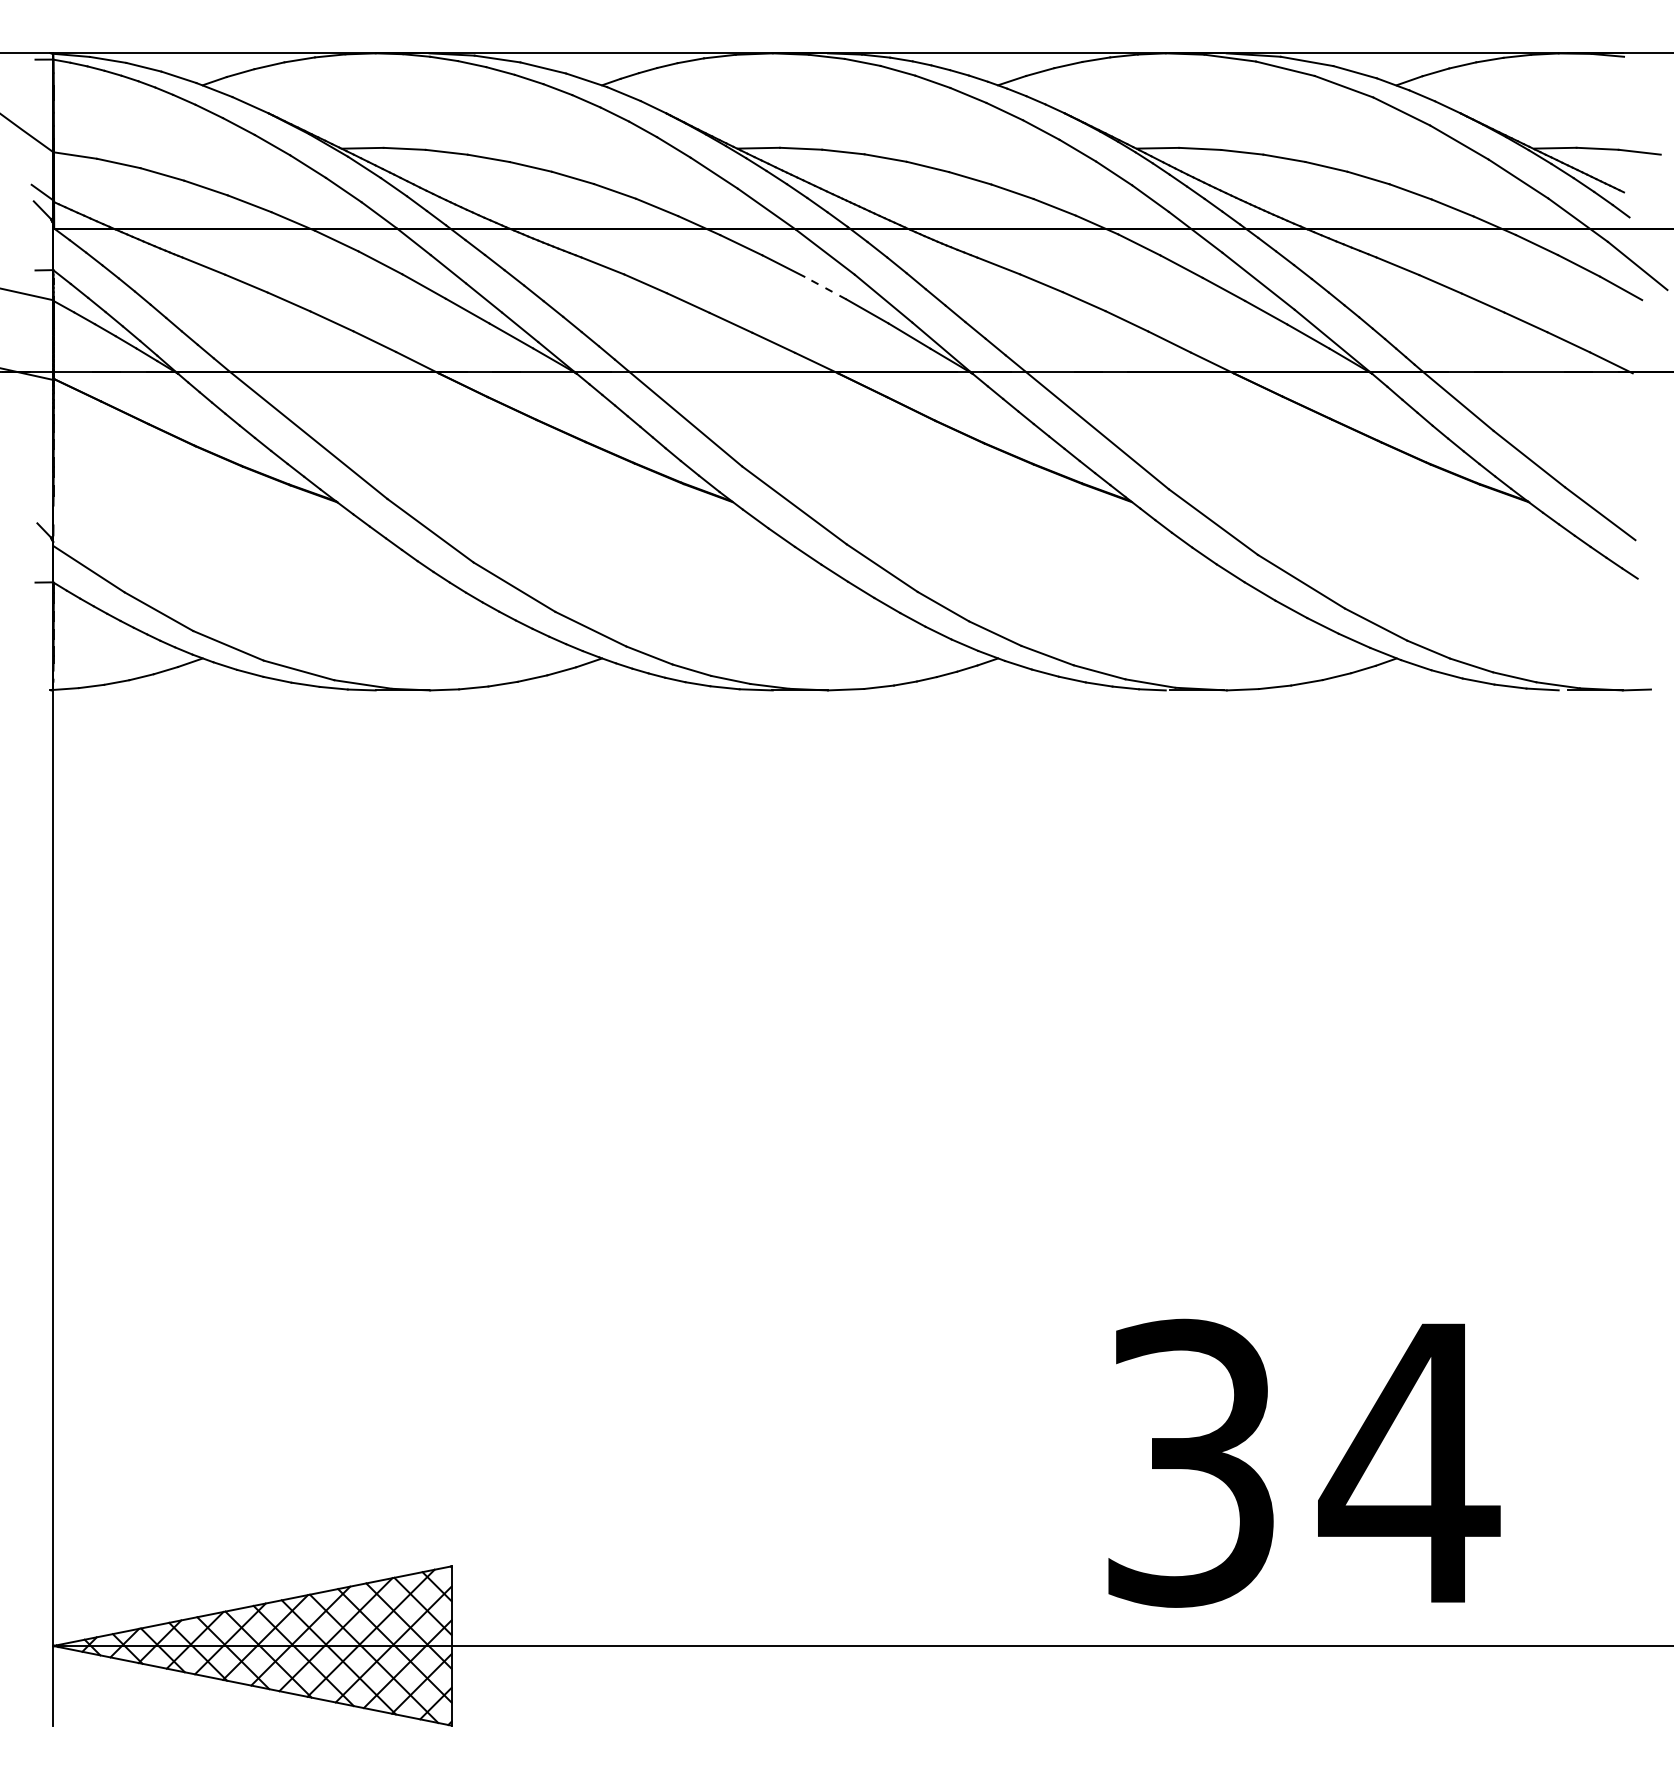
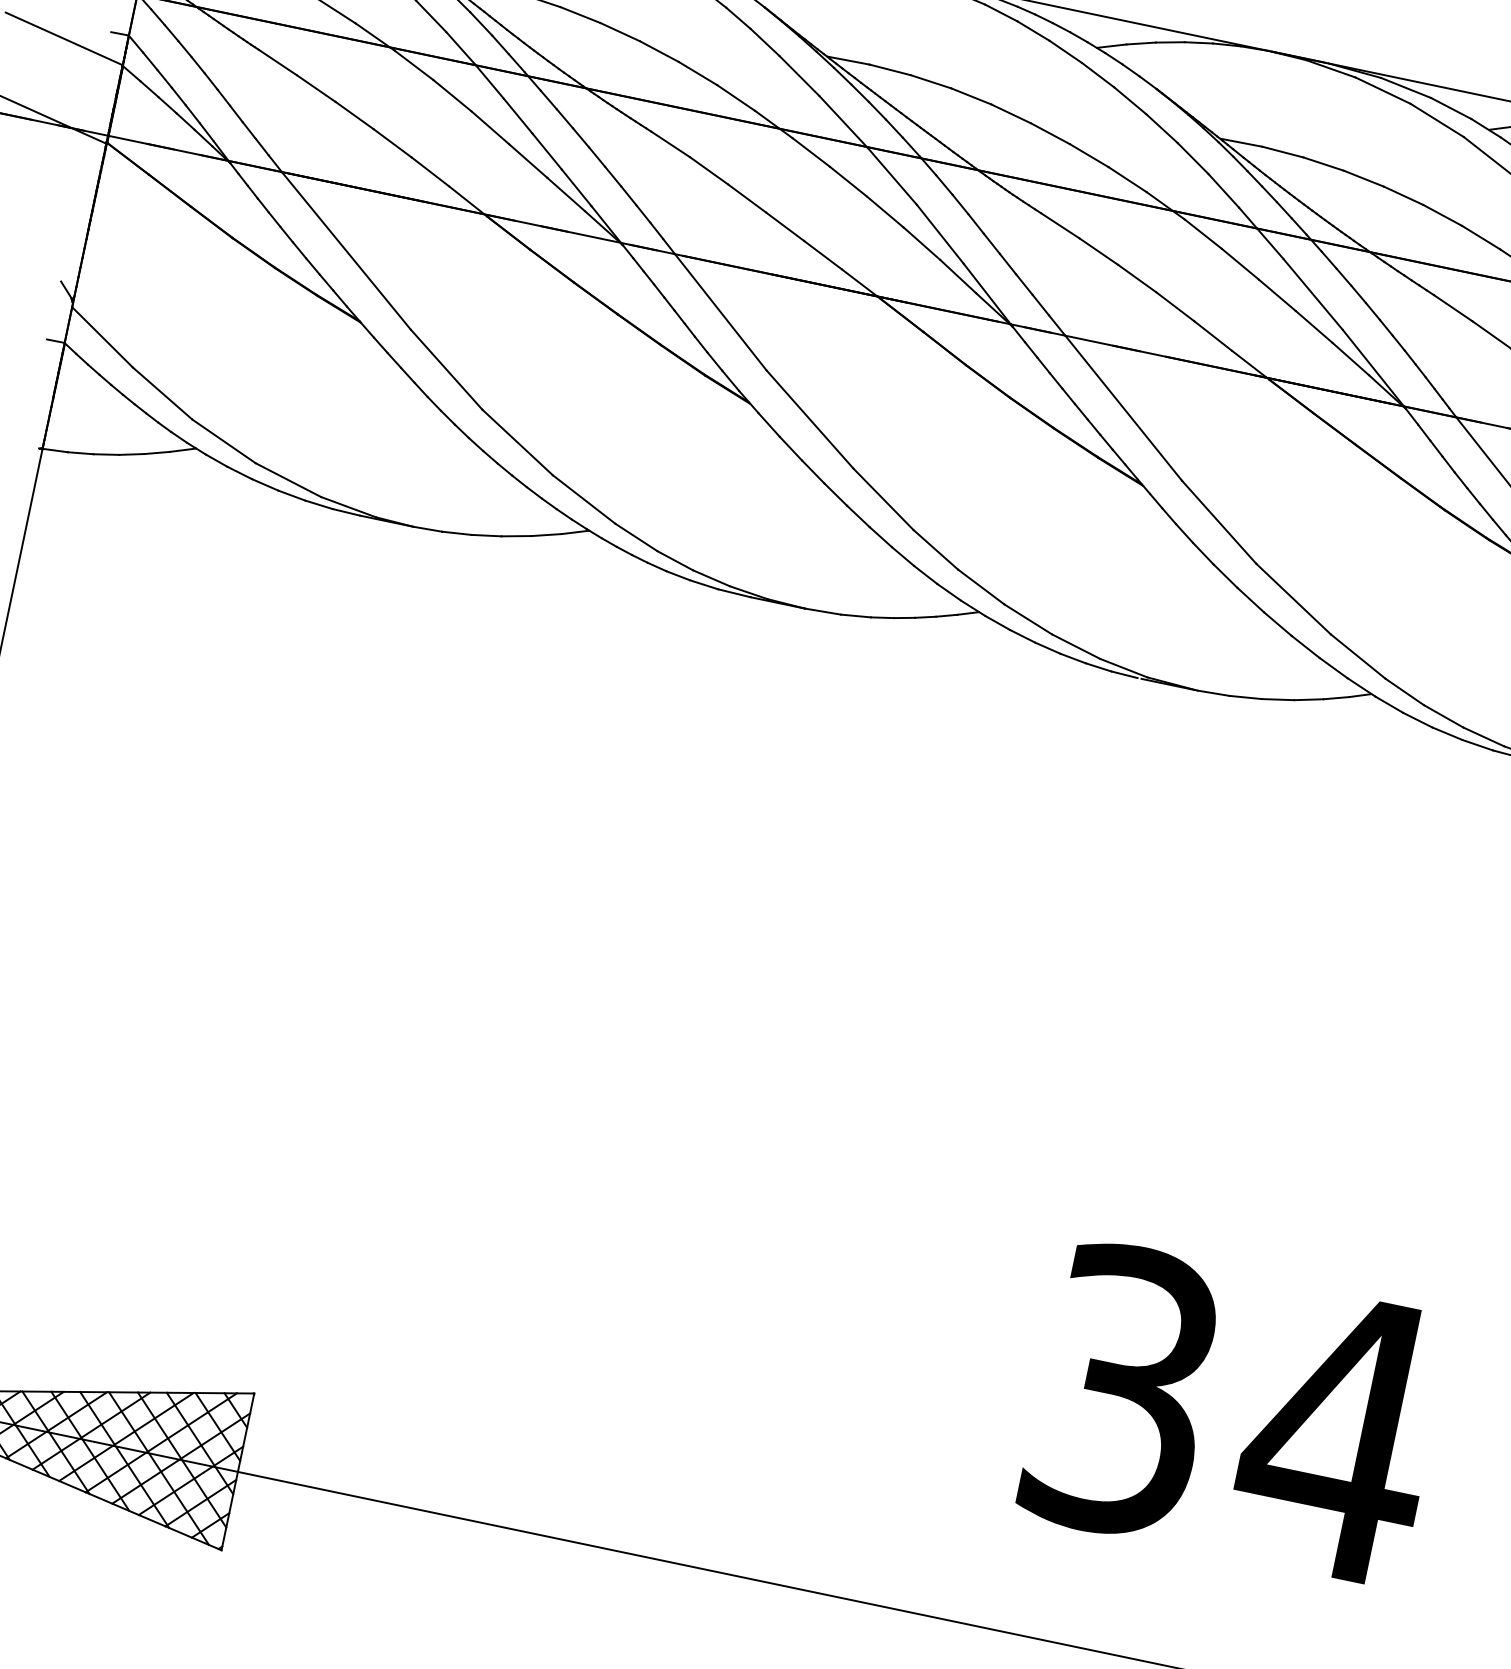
line: (825, 288) -> (885, 212), dashed -> solid
text: (1304, 1462) -> (1235, 1413), moved

